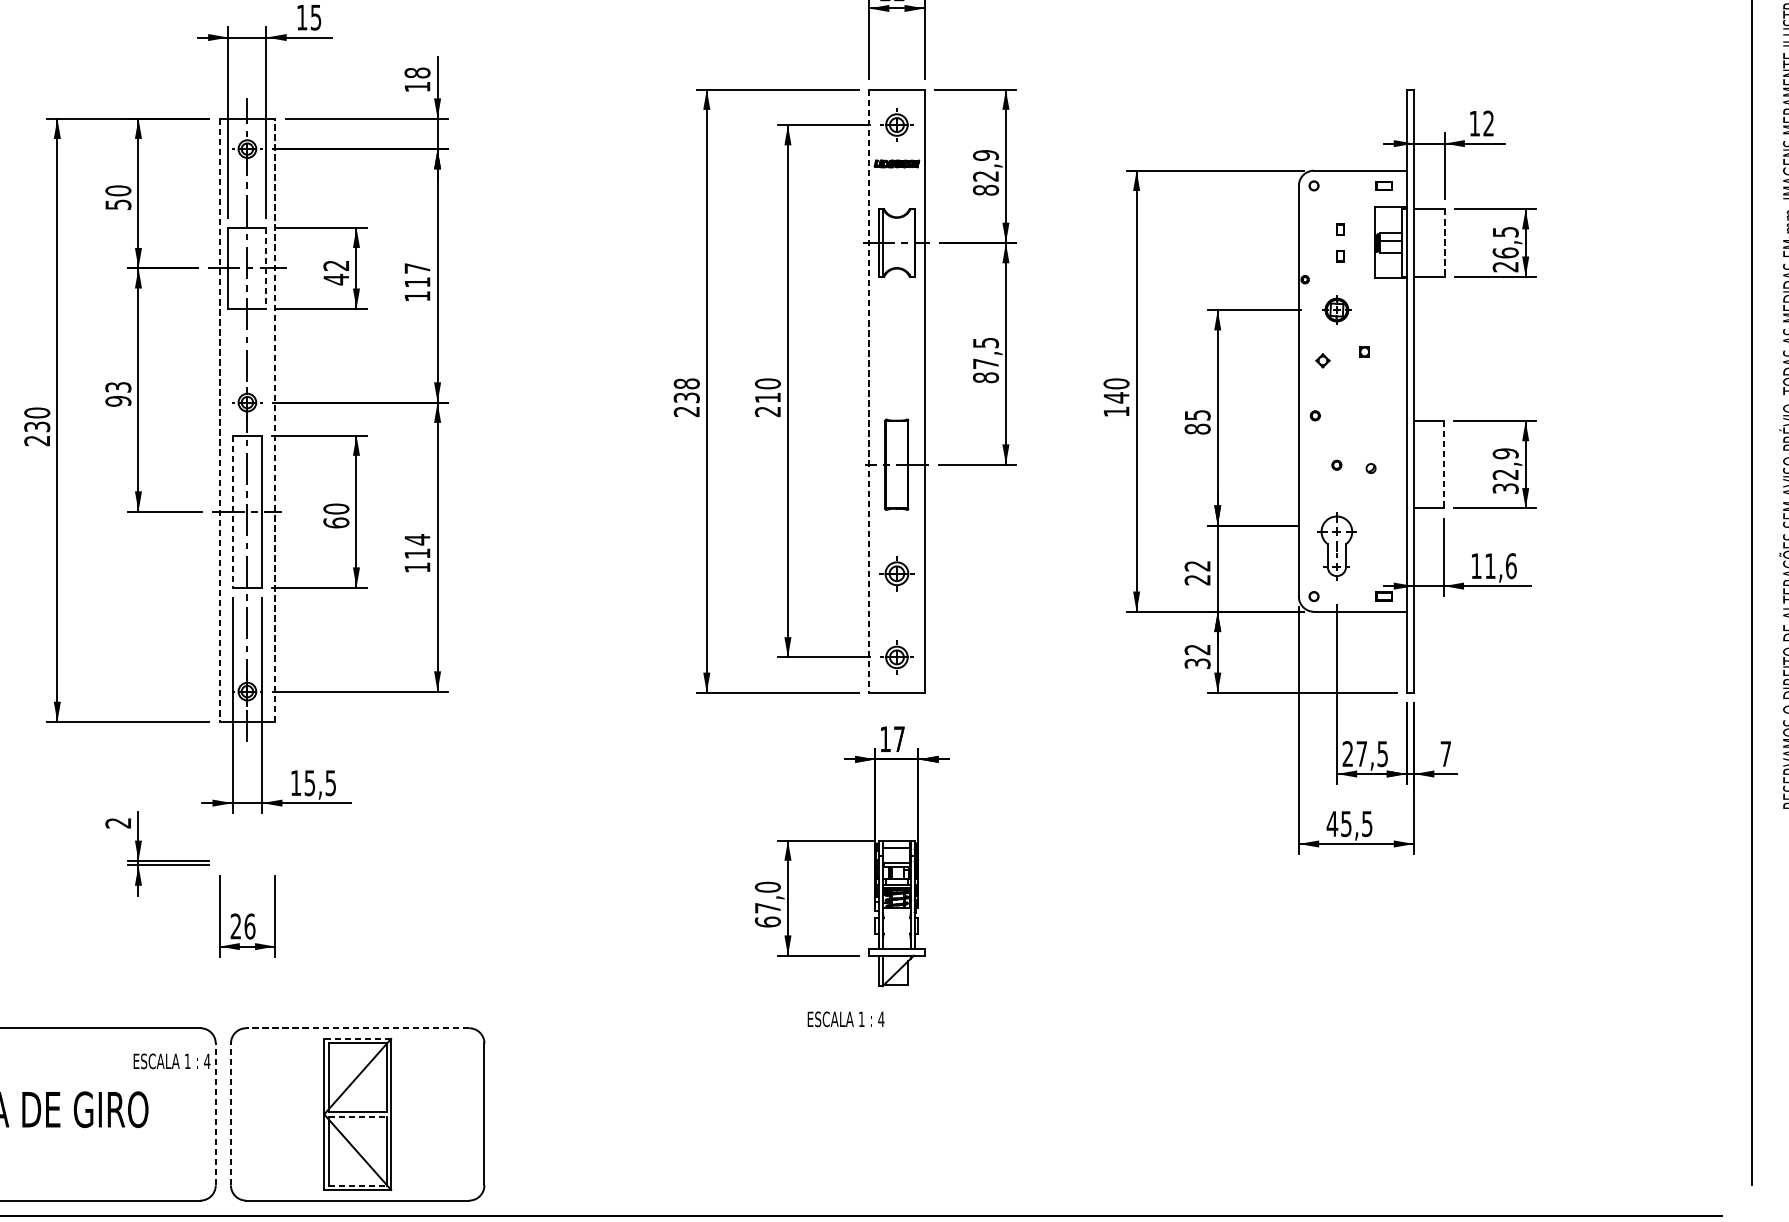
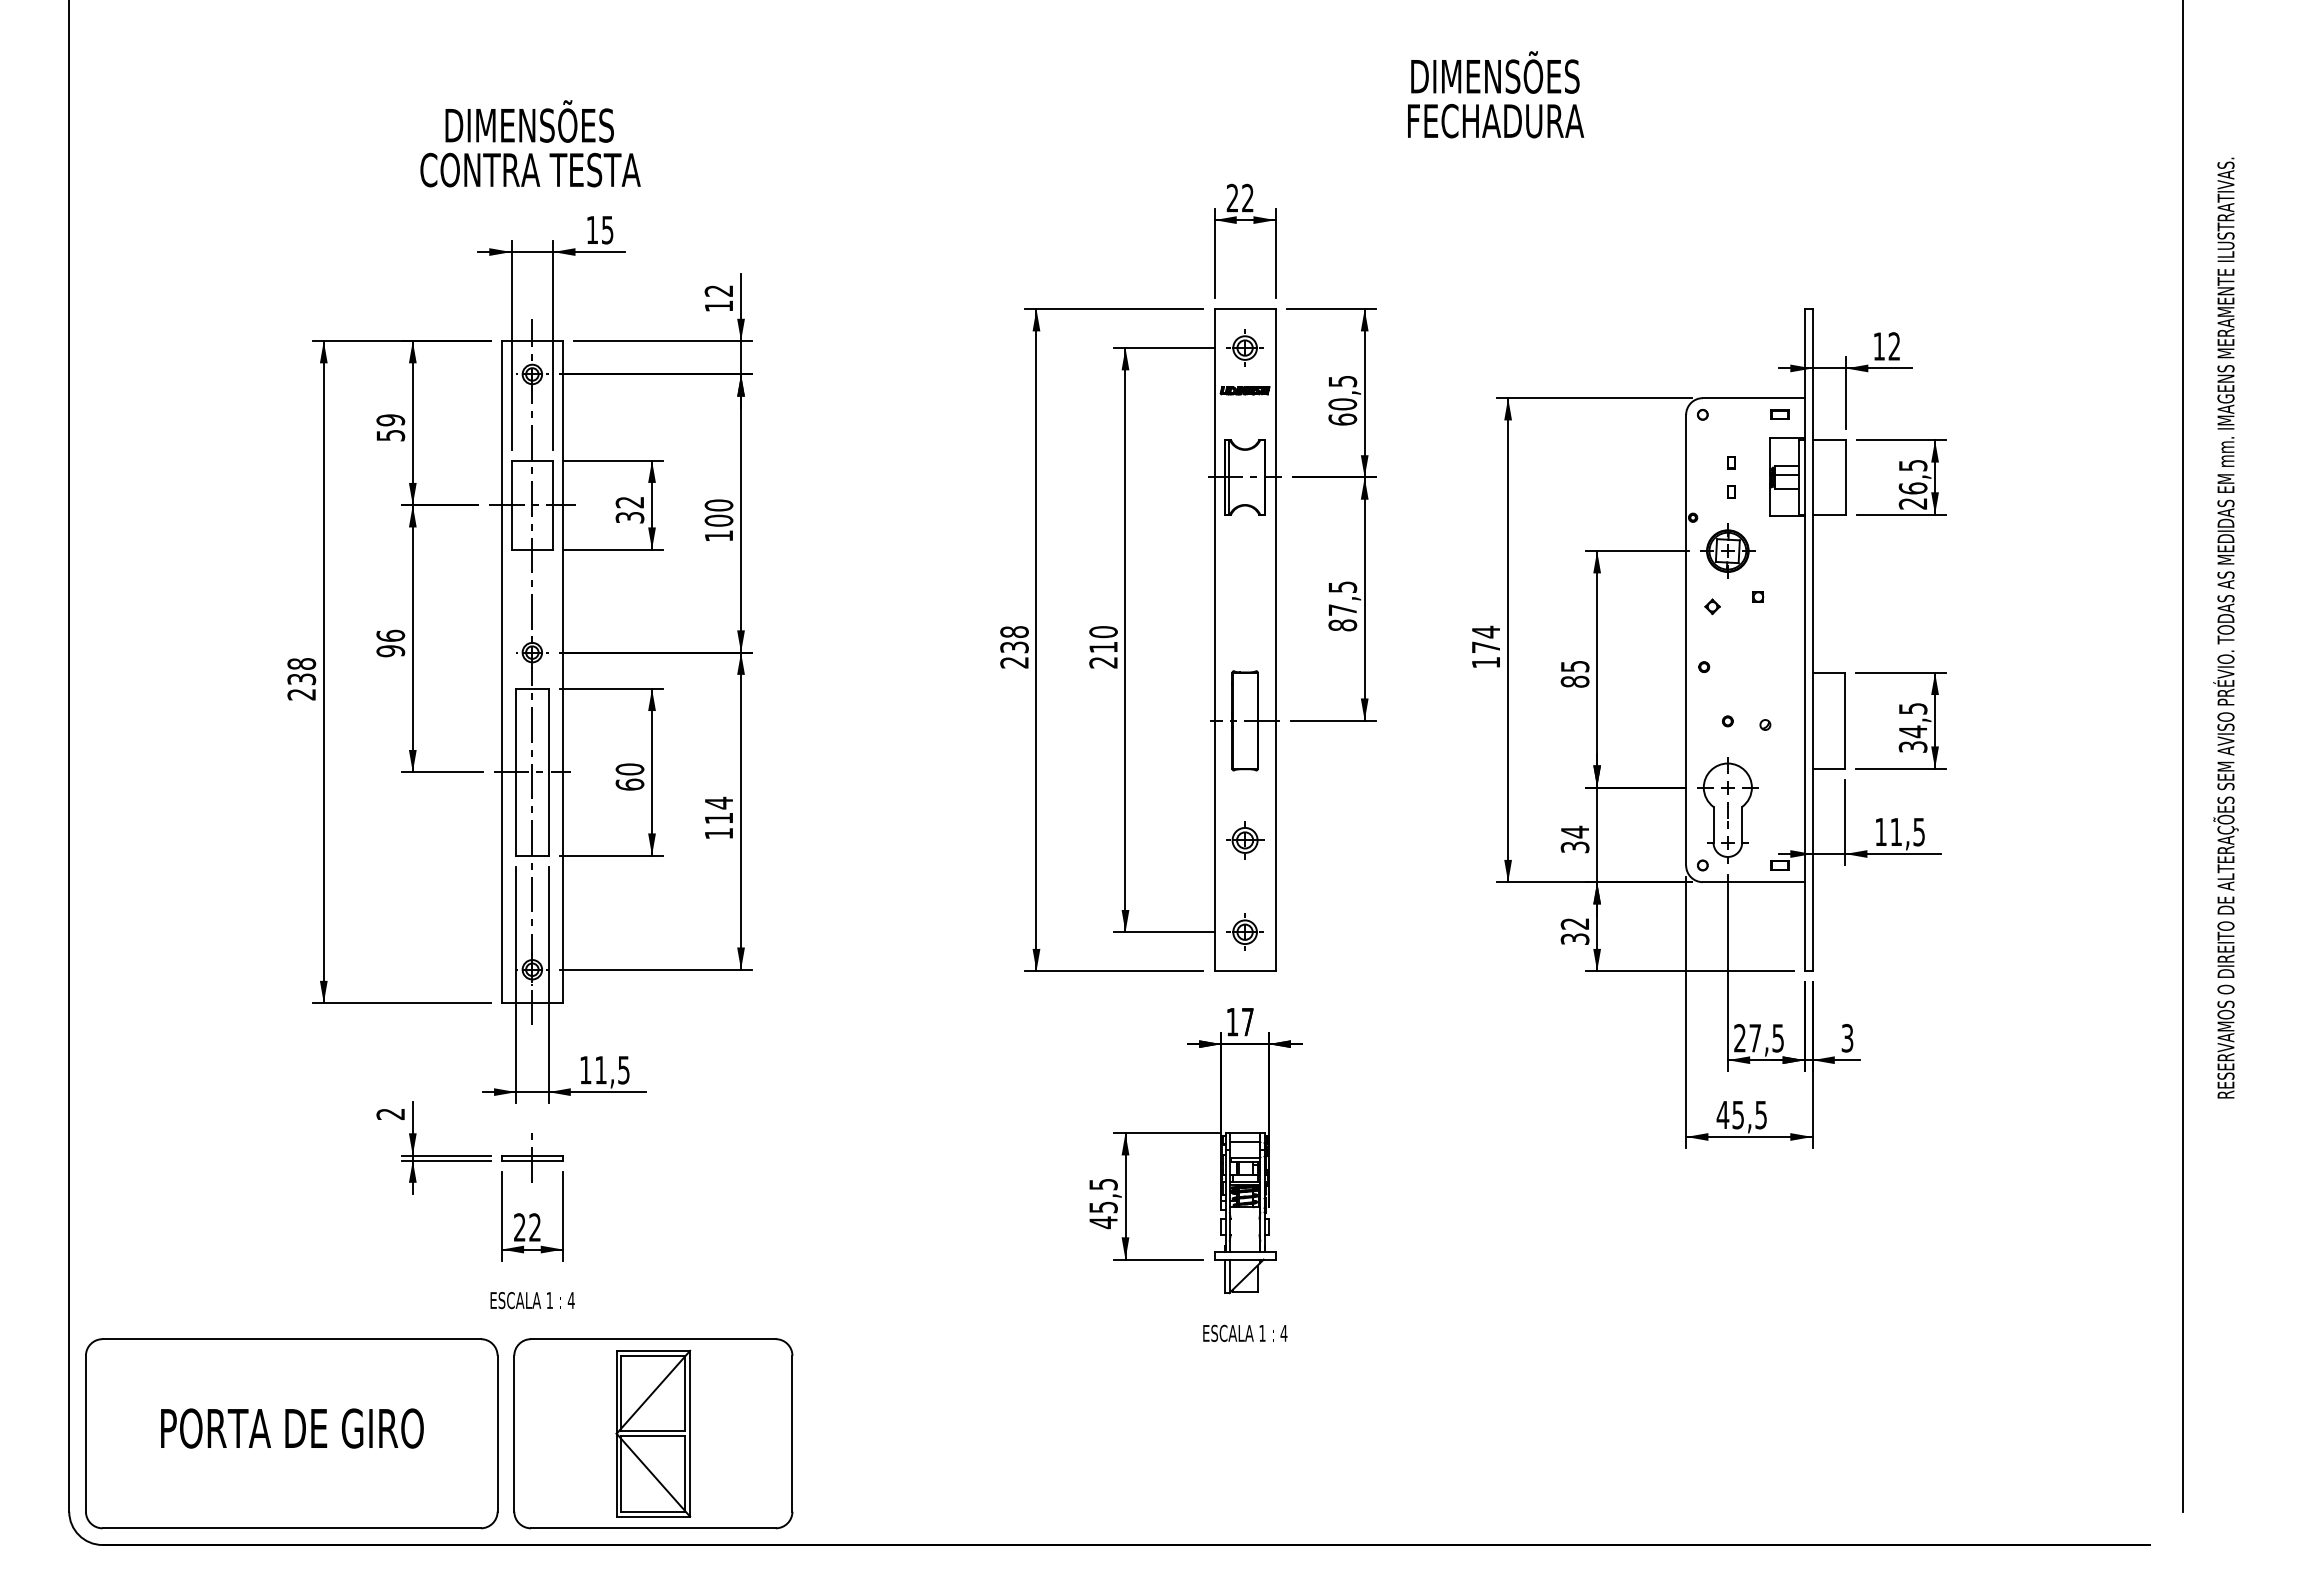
text: (417, 72) -> (718, 290), 18 -> 12
text: (985, 172) -> (1342, 400), 82,9 -> 60,5
text: (118, 191) -> (390, 420), 50 -> 59
line: (1444, 243) -> (1846, 477), dashed -> solid
line: (266, 268) -> (553, 505), dashed -> solid
text: (417, 274) -> (718, 512), 117 -> 100
text: (335, 279) -> (629, 517), 42 -> 32
part: (1336, 309) -> (1727, 550), size x1.67
text: (118, 386) -> (390, 635), 93 -> 96
text: (1116, 390) -> (1485, 639), 140 -> 174
line: (869, 391) -> (1214, 640), dashed -> solid
text: (37, 412) -> (301, 663), 230 -> 238
line: (274, 419) -> (562, 671), dashed -> solid
line: (219, 420) -> (501, 672), dashed -> solid
line: (1444, 464) -> (1845, 720), dashed -> solid
text: (1505, 464) -> (1912, 720), 32,9 -> 34,5
line: (232, 511) -> (516, 772), dashed -> solid
part: (1336, 546) -> (1727, 810), size x1.43
text: (1511, 565) -> (1919, 831), 11,6 -> 11,5
text: (1197, 572) -> (1574, 839), 22 -> 34
text: (1445, 754) -> (1847, 1038), 7 -> 3
text: (309, 783) -> (600, 1070), 15,5 -> 11,5
part: (247, 862) -> (532, 1157), added
text: (767, 904) -> (1103, 1203), 67,0 -> 45,5
text: (250, 926) -> (535, 1227), 26 -> 22
text: (846, 1018) -> (1245, 1332), moved
line: (356, 1028) -> (652, 1339), dashed -> solid
line: (357, 1038) -> (653, 1350), dashed -> solid
text: (171, 1061) -> (532, 1300), moved
line: (215, 1114) -> (497, 1433), dashed -> solid
line: (231, 1114) -> (514, 1433), dashed -> solid
line: (357, 1116) -> (653, 1436), dashed -> solid
line: (357, 1185) -> (653, 1511), dashed -> solid

